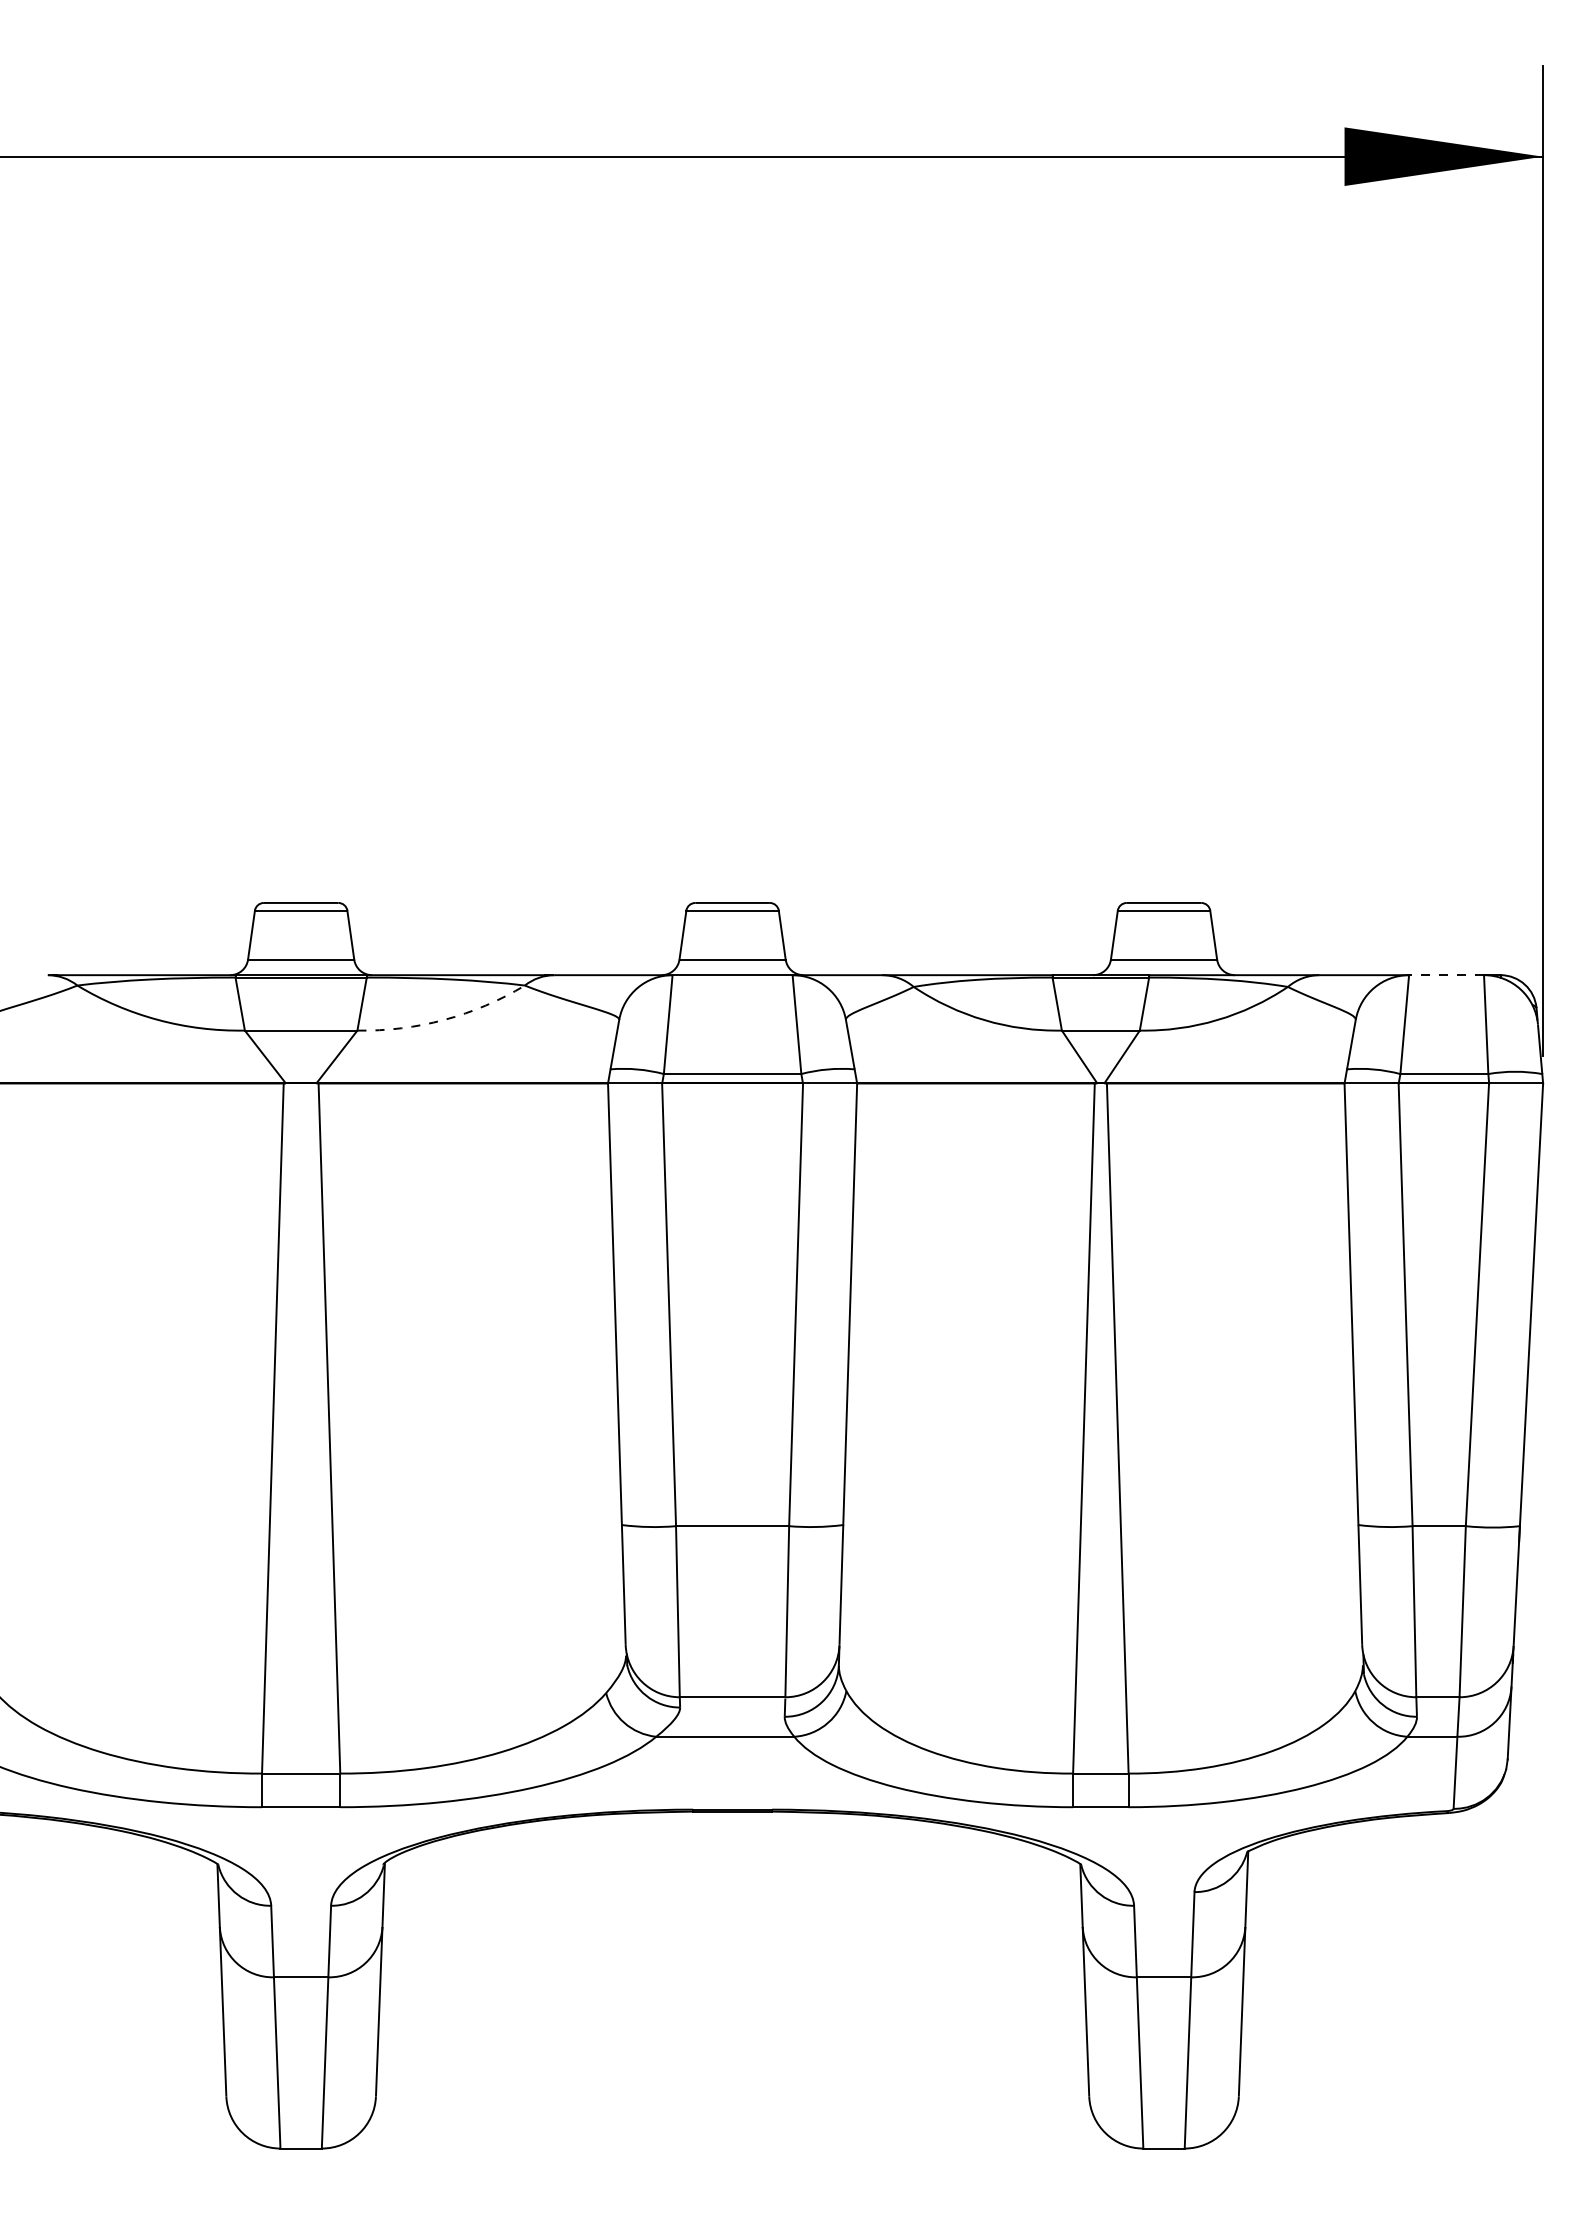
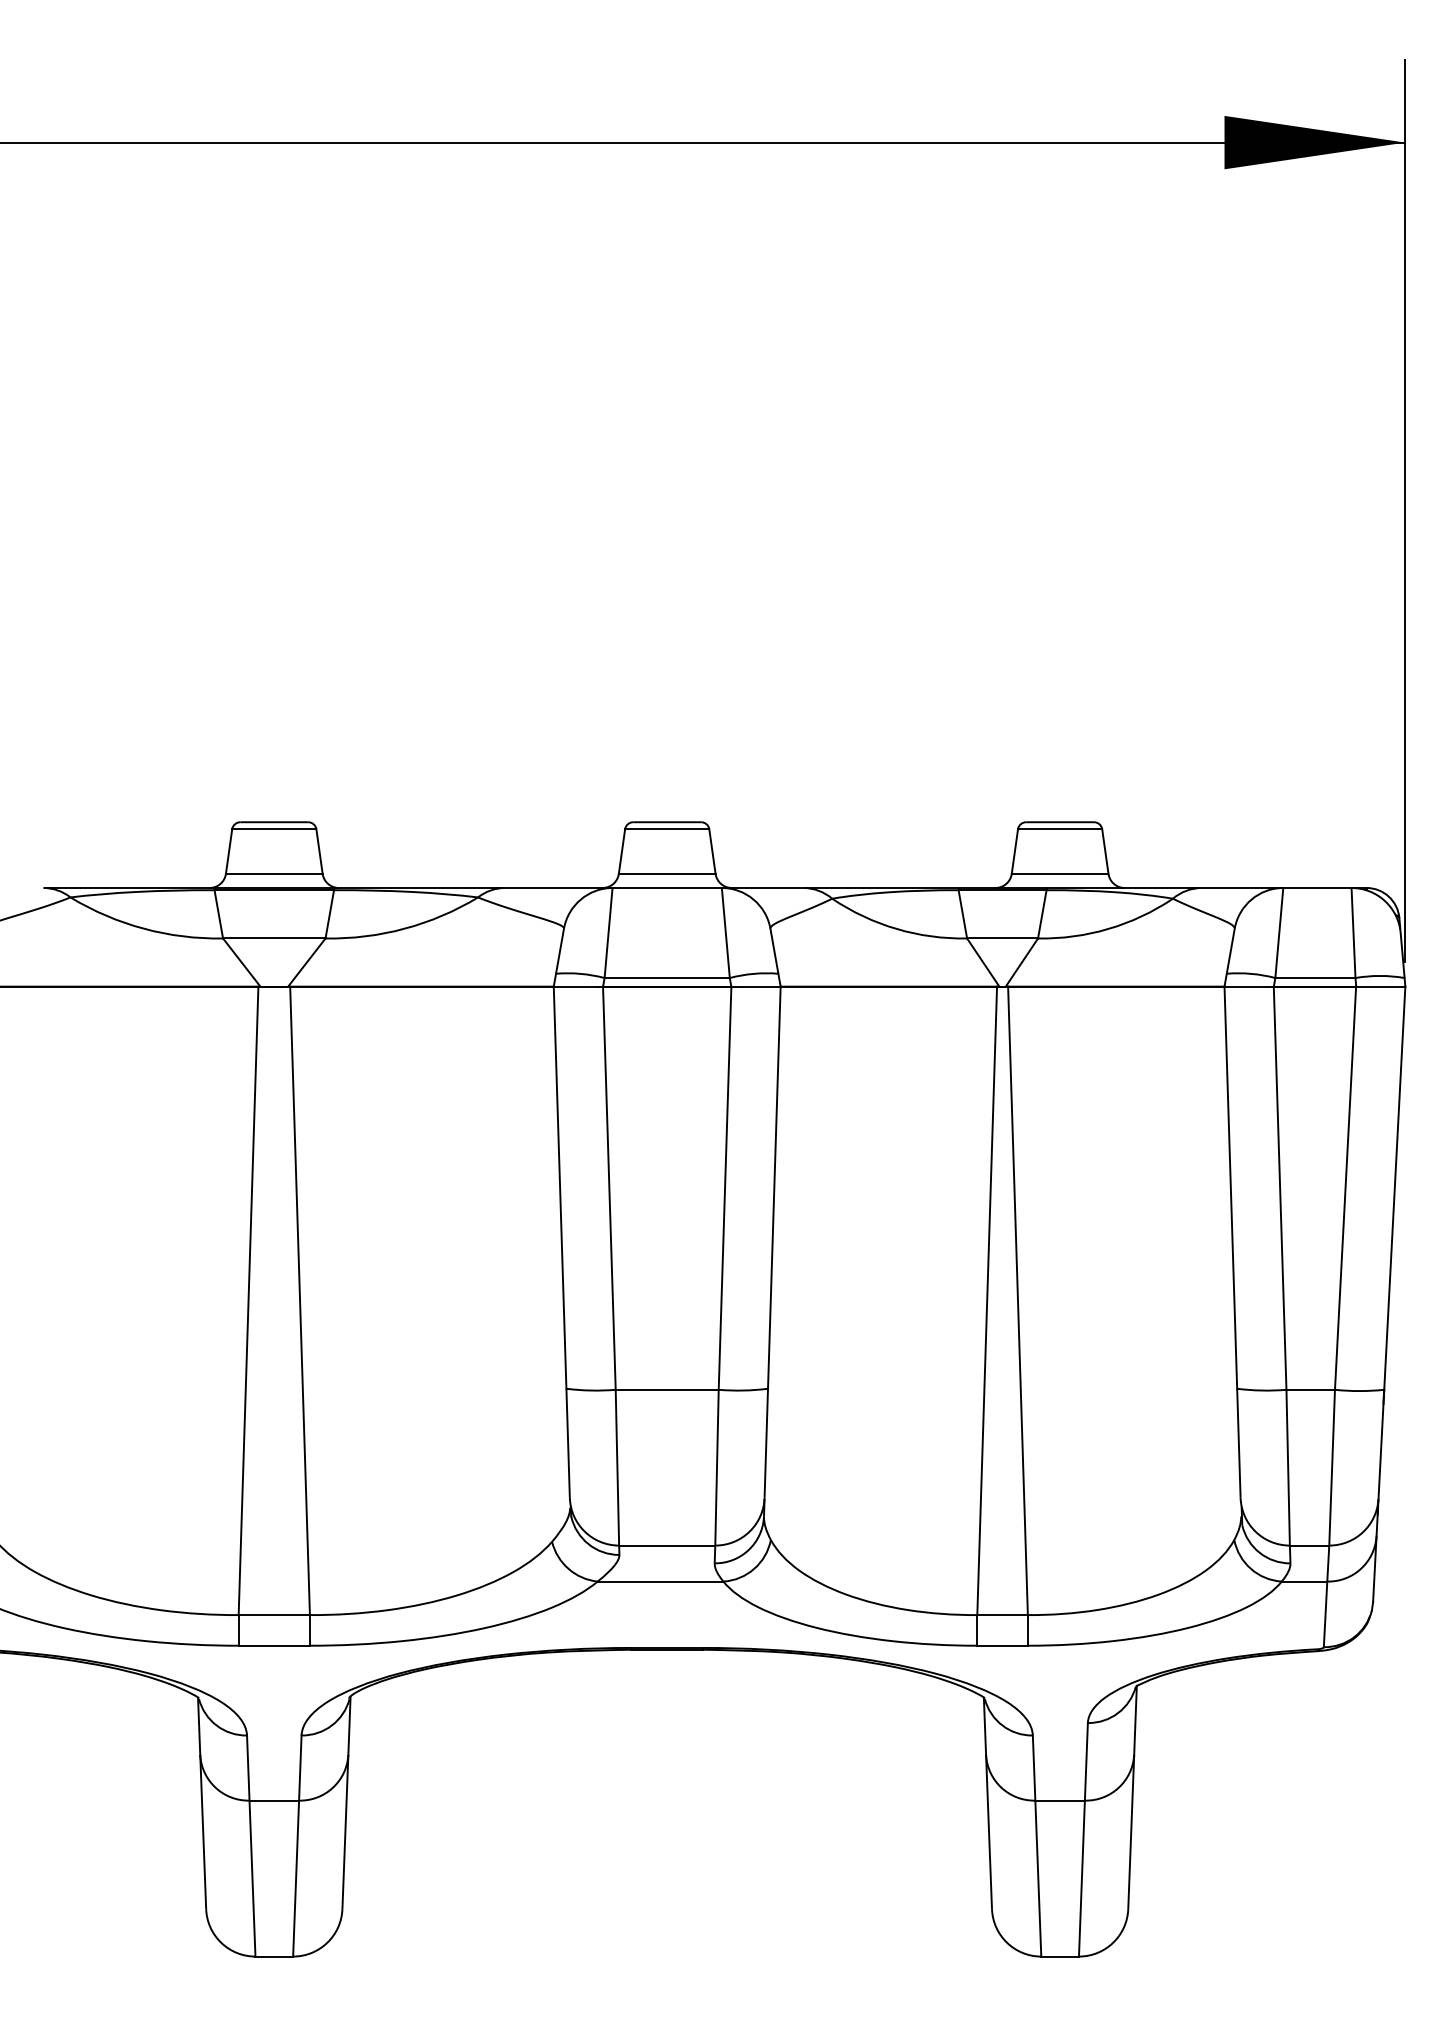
line: (1446, 975) -> (1317, 888), dashed -> solid
arc: (444, 1019) -> (404, 928), dashed -> solid

